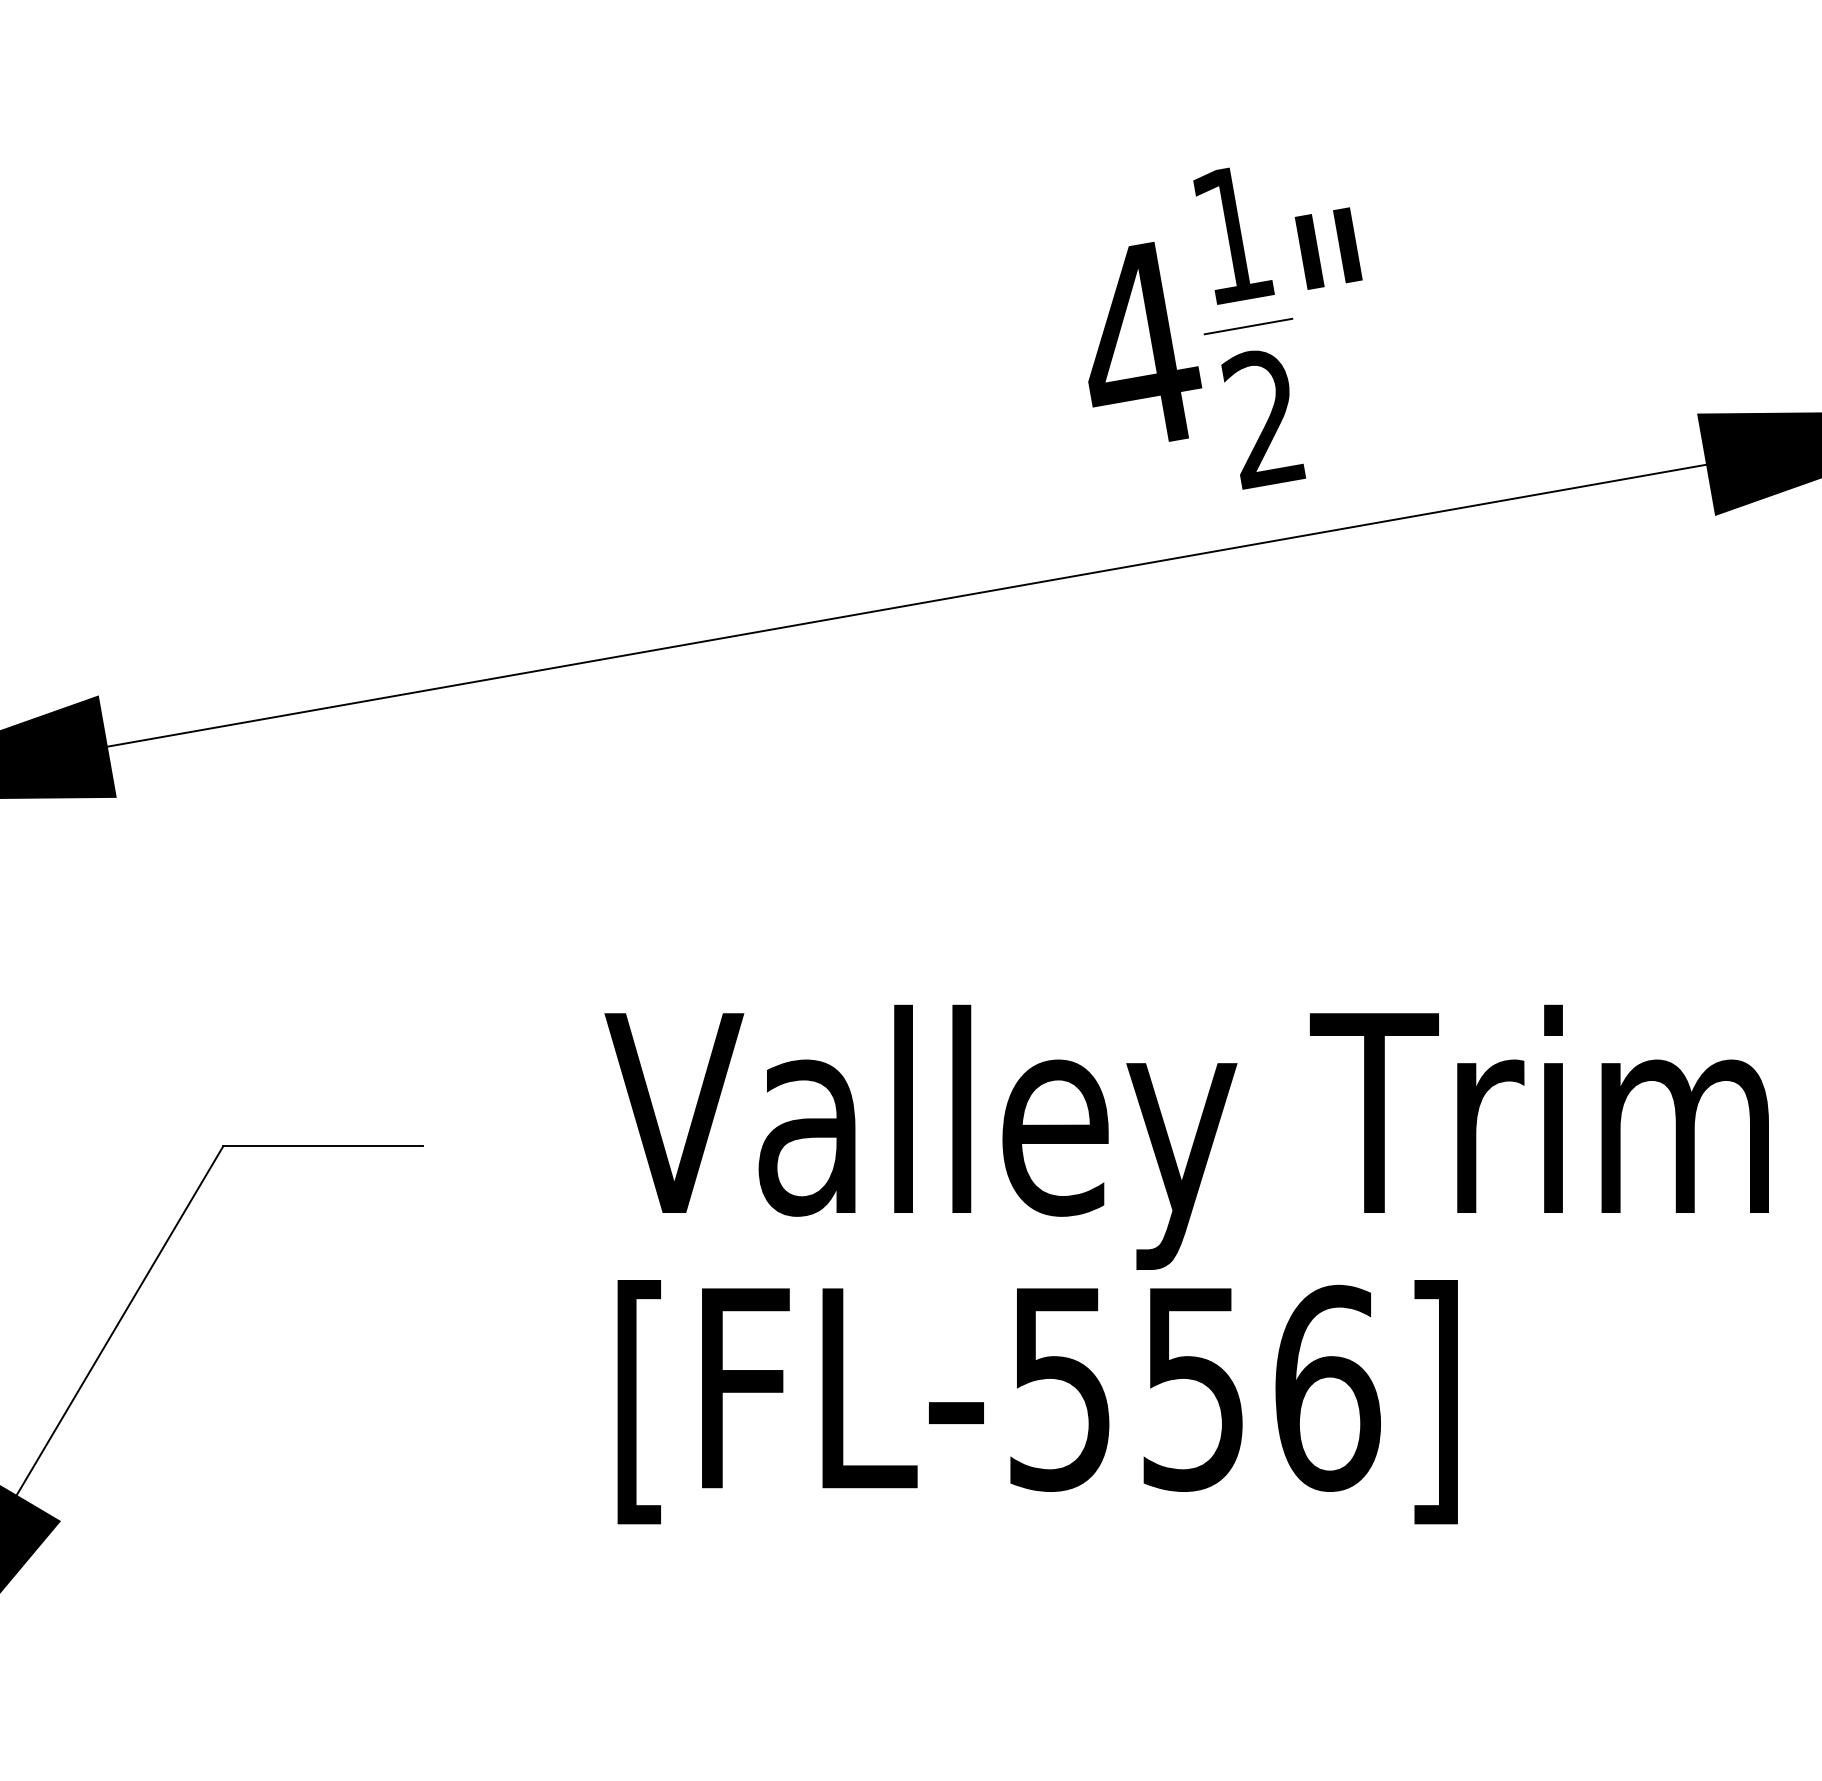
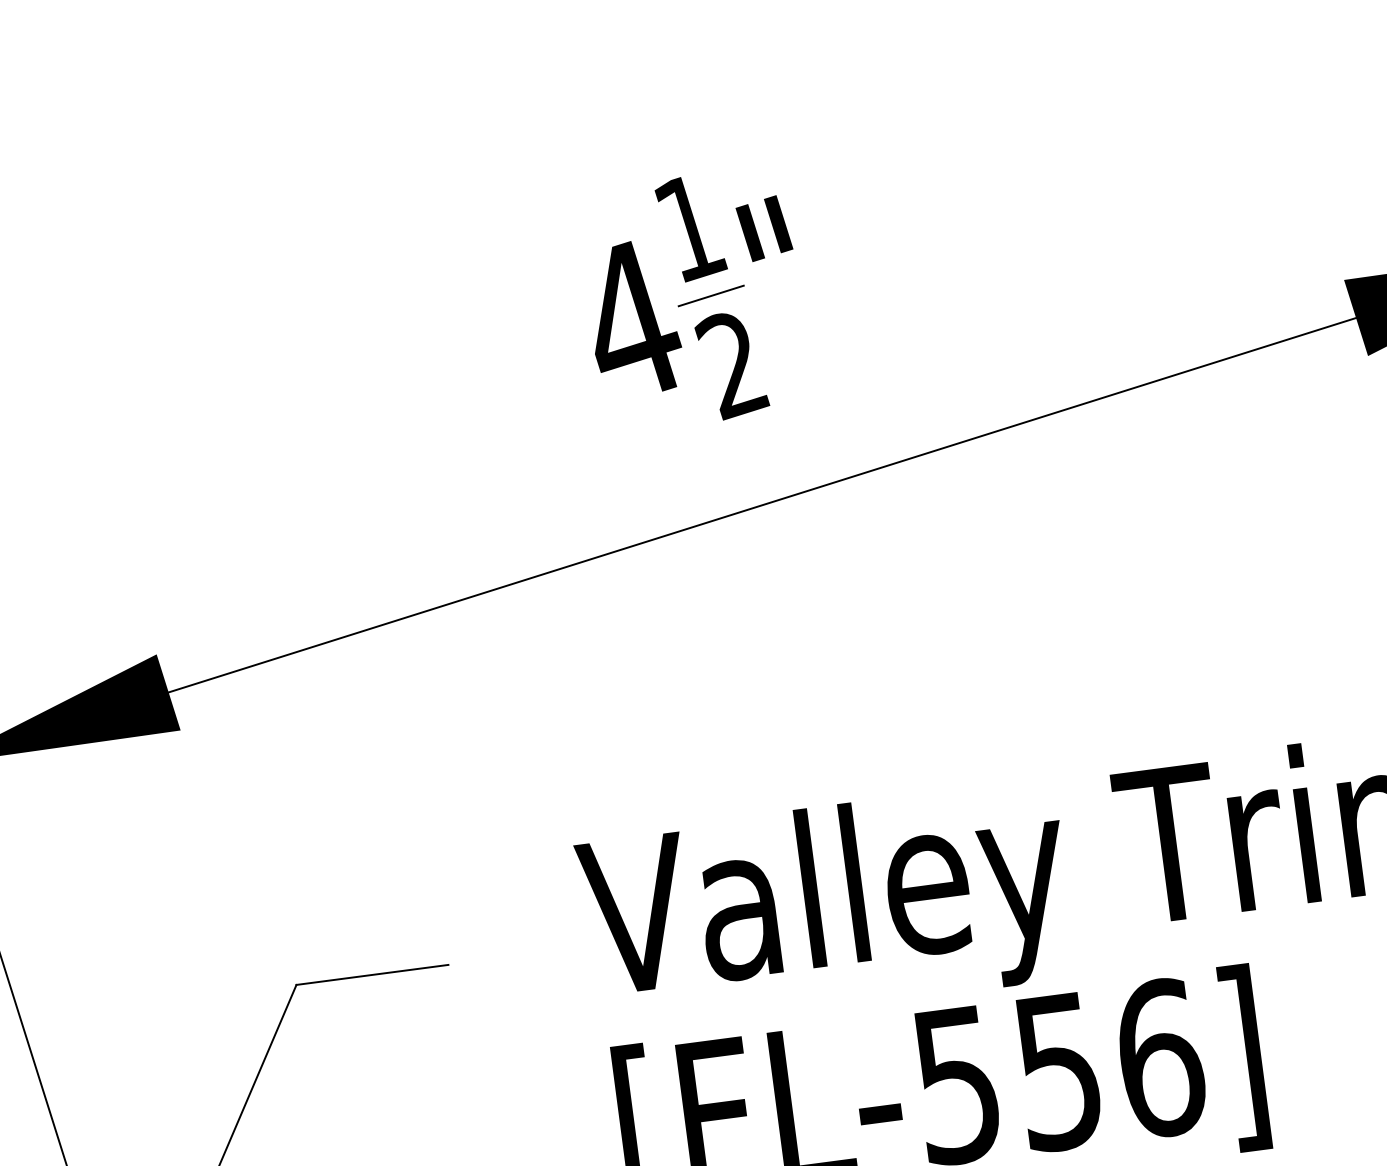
part: (1225, 328) -> (693, 299), moved

